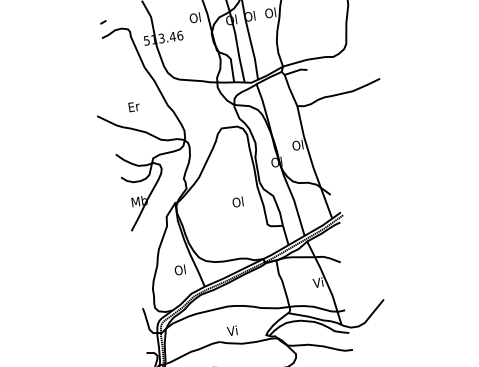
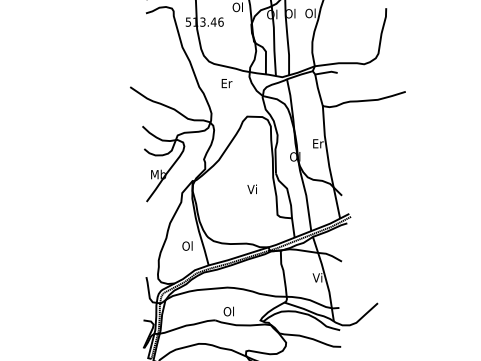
text: (133, 106) -> (226, 83), moved
text: (297, 145) -> (317, 143), Ol -> Er
text: (238, 202) -> (252, 189), Ol -> Vi
text: (232, 330) -> (228, 311), Vi -> Ol

